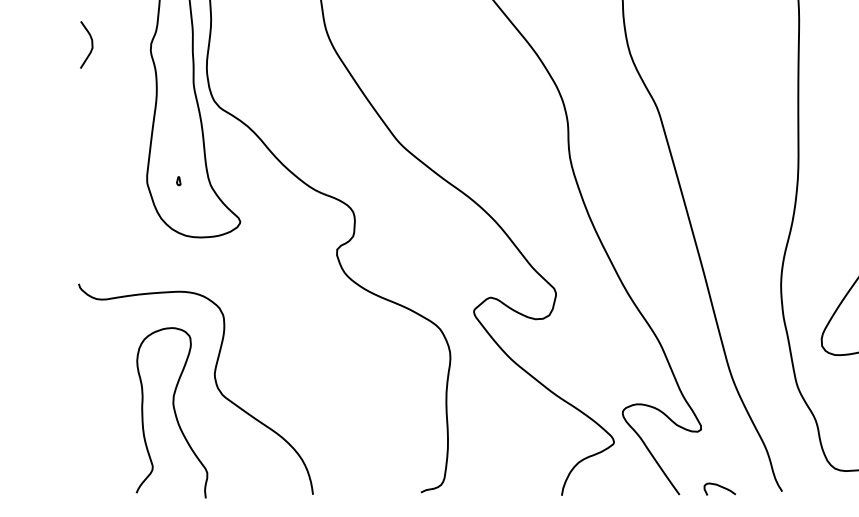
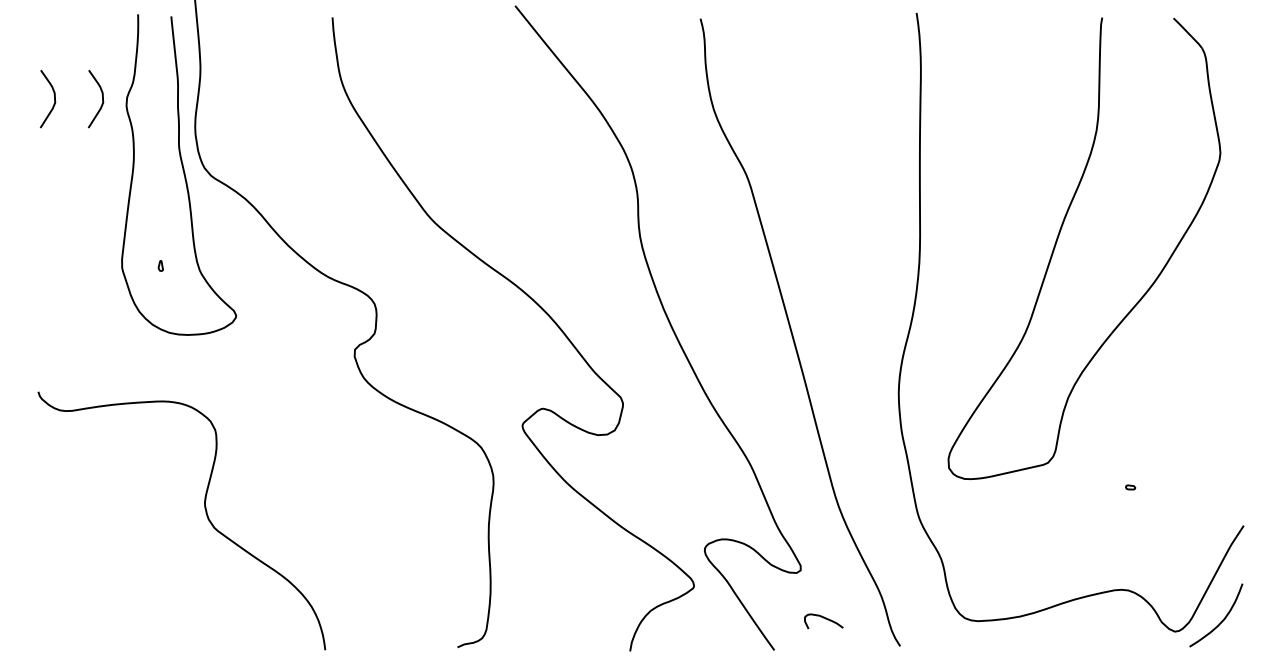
curve: (131, 45) -> (102, 99), added
curve: (174, 412) -> (155, 549), removed
curve: (721, 487) -> (825, 619), moved

